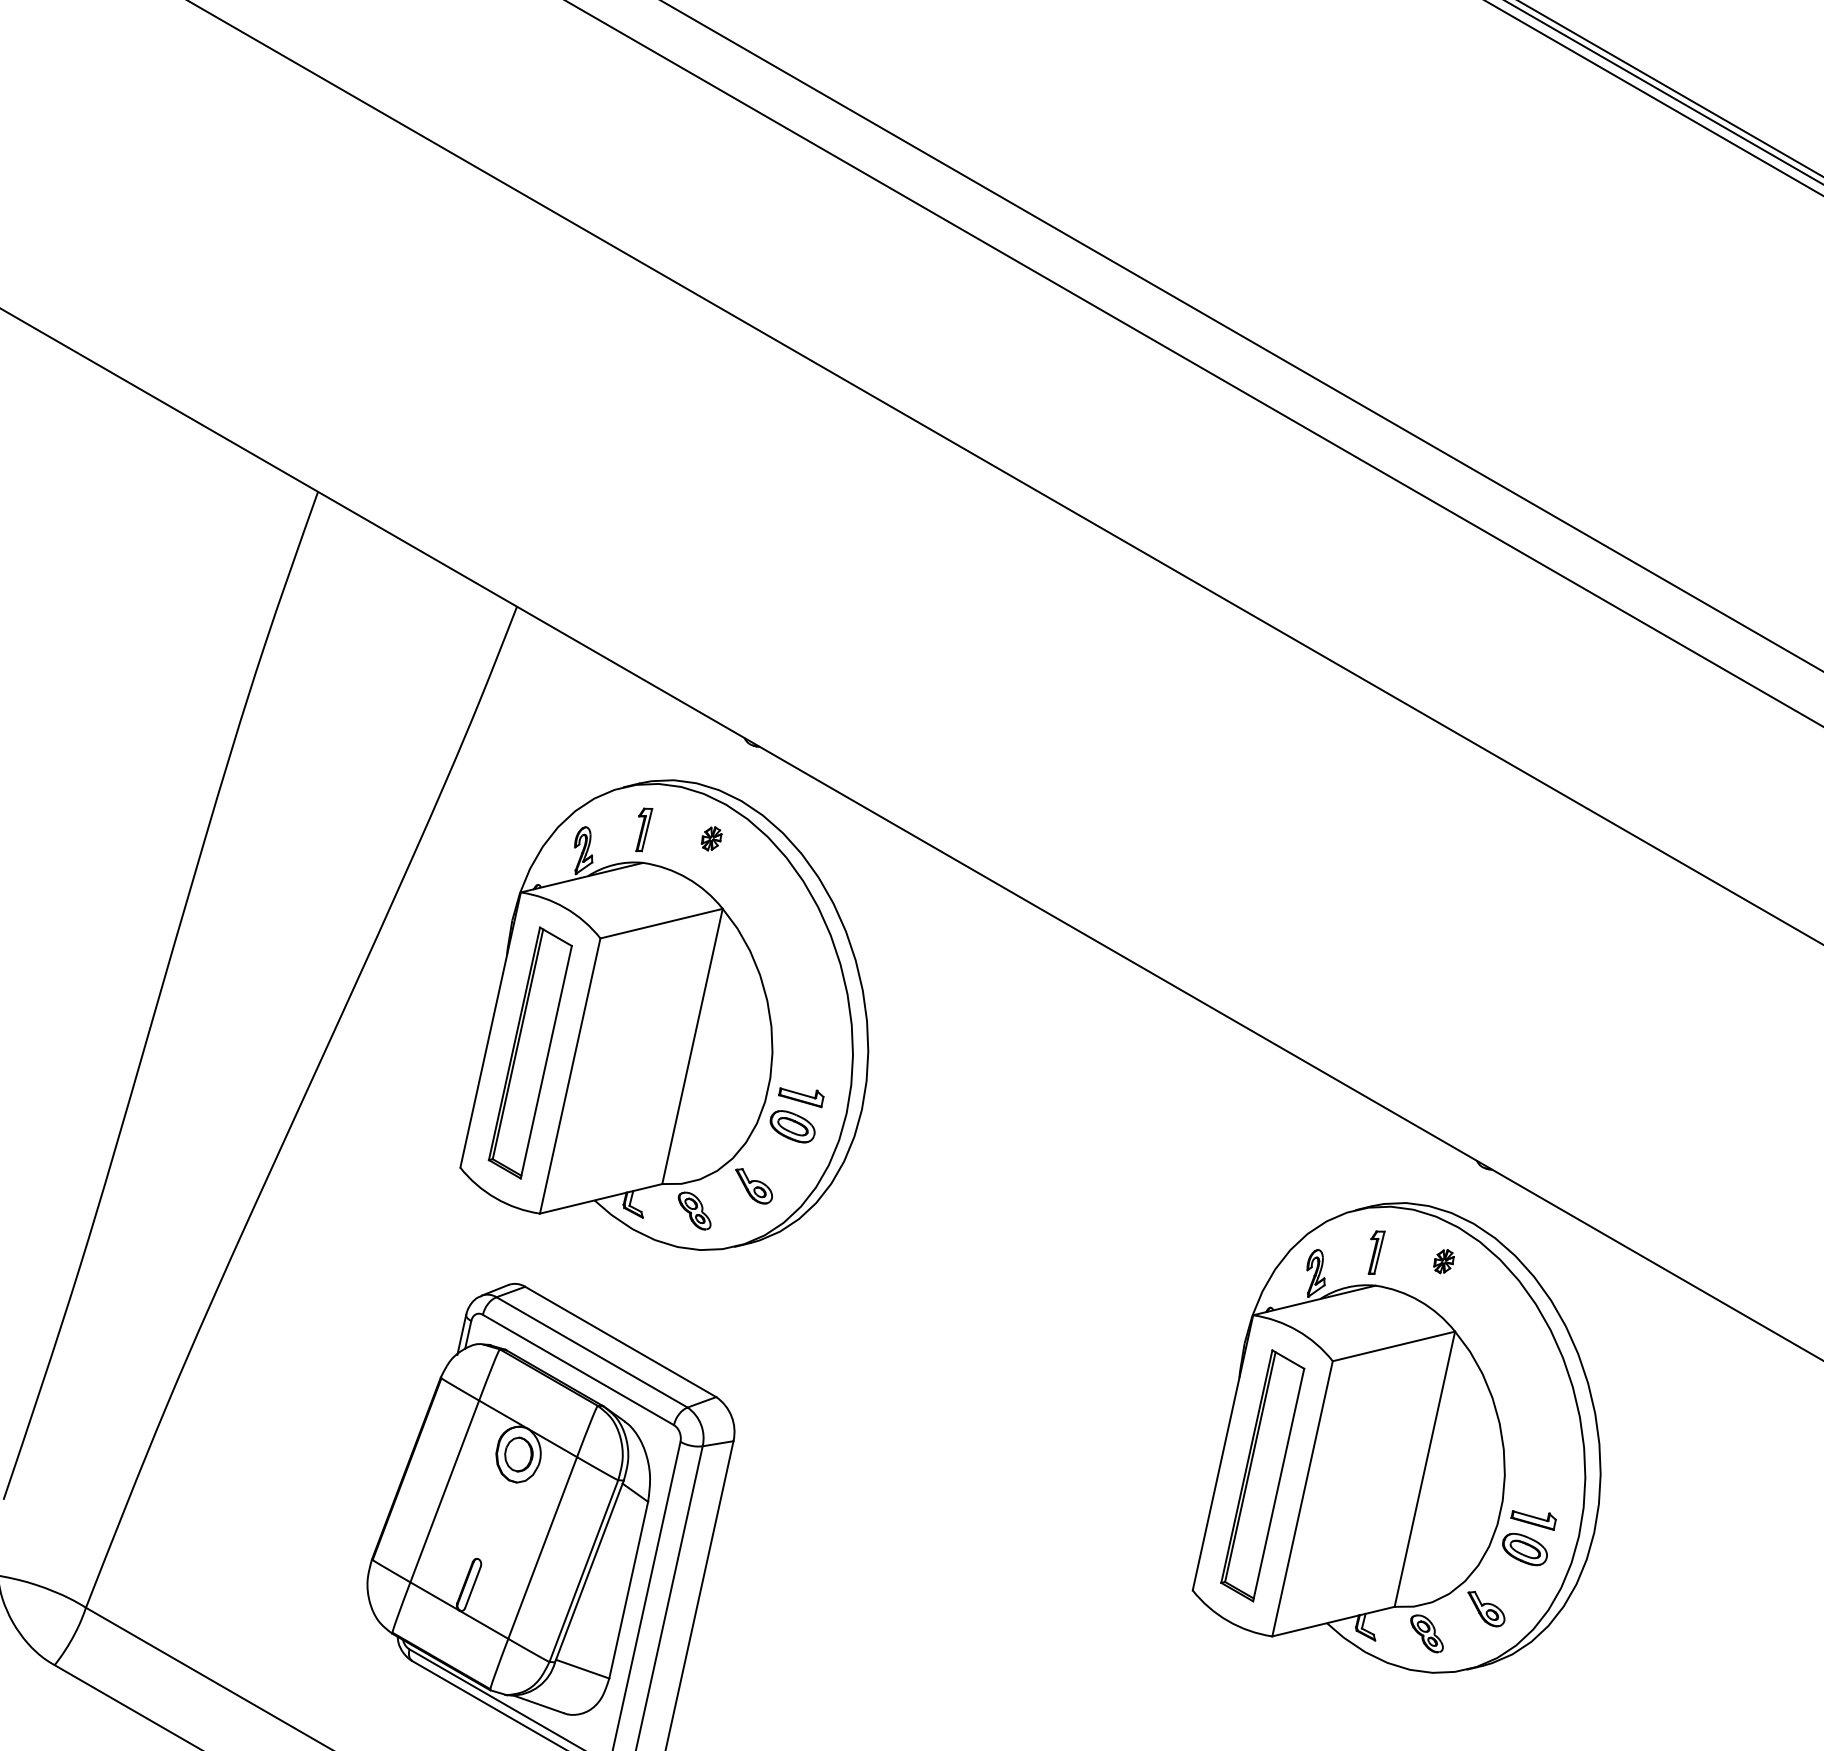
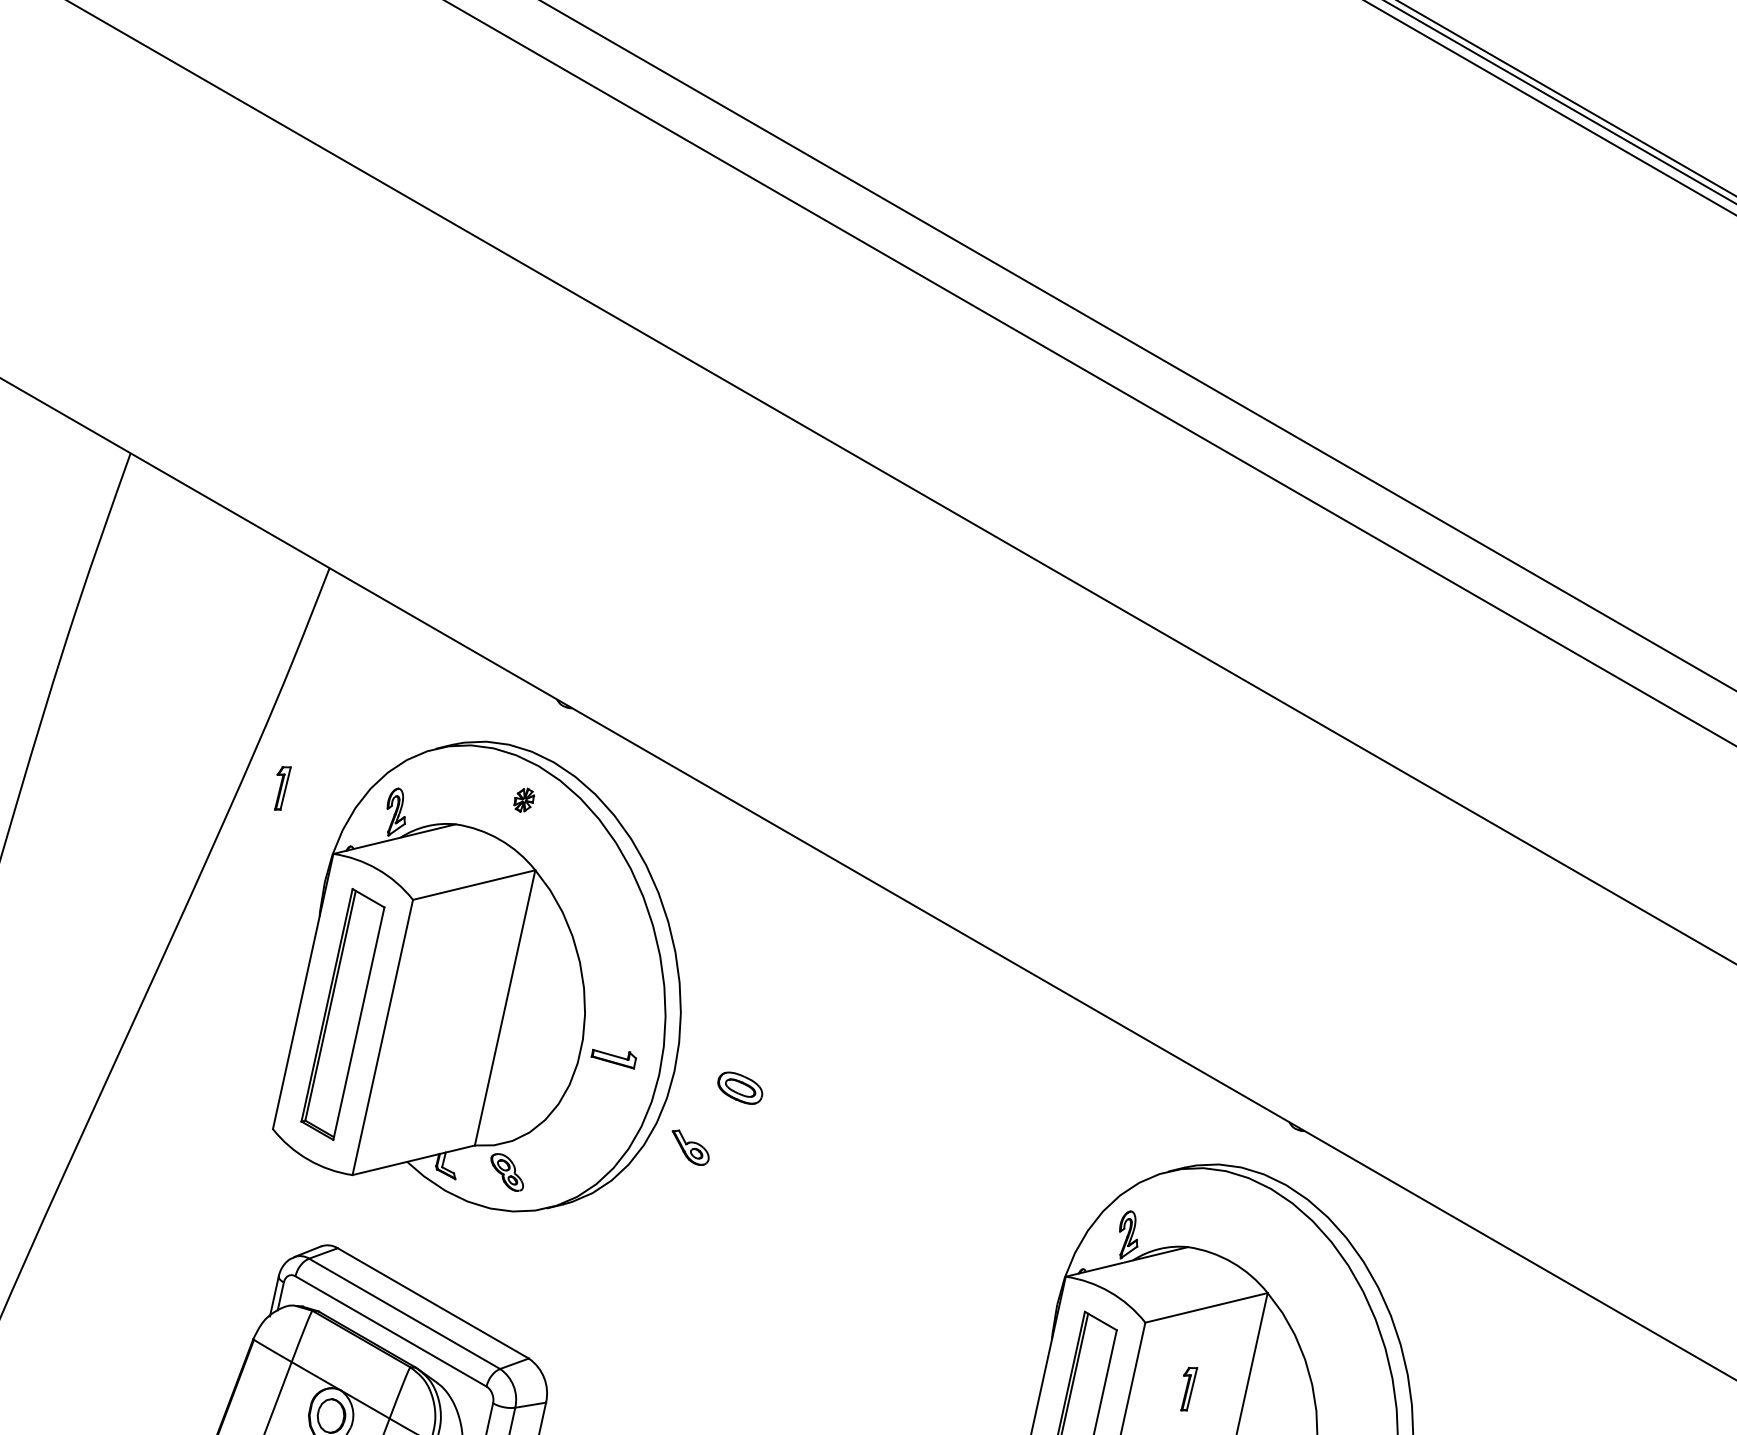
part: (644, 829) -> (283, 787), moved
part: (792, 1126) -> (740, 1087), moved
part: (753, 1186) -> (690, 1147), moved
part: (1376, 1252) -> (1189, 1388), moved
part: (1443, 1261) -> (1256, 1222), removed

